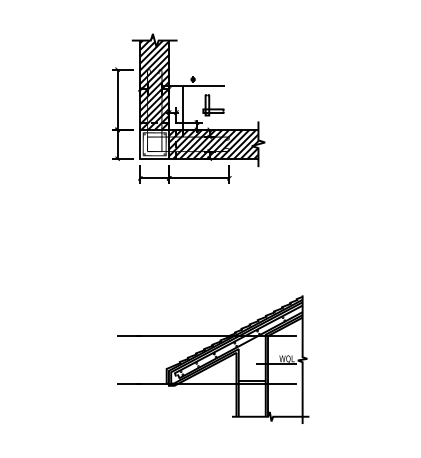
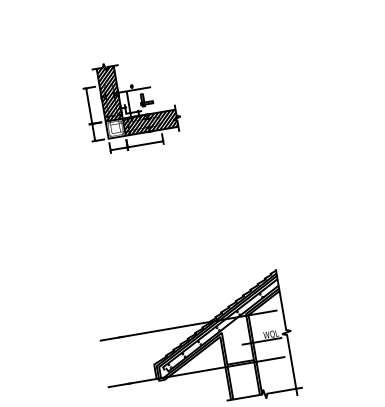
part: (188, 108) -> (131, 104), size x0.6

